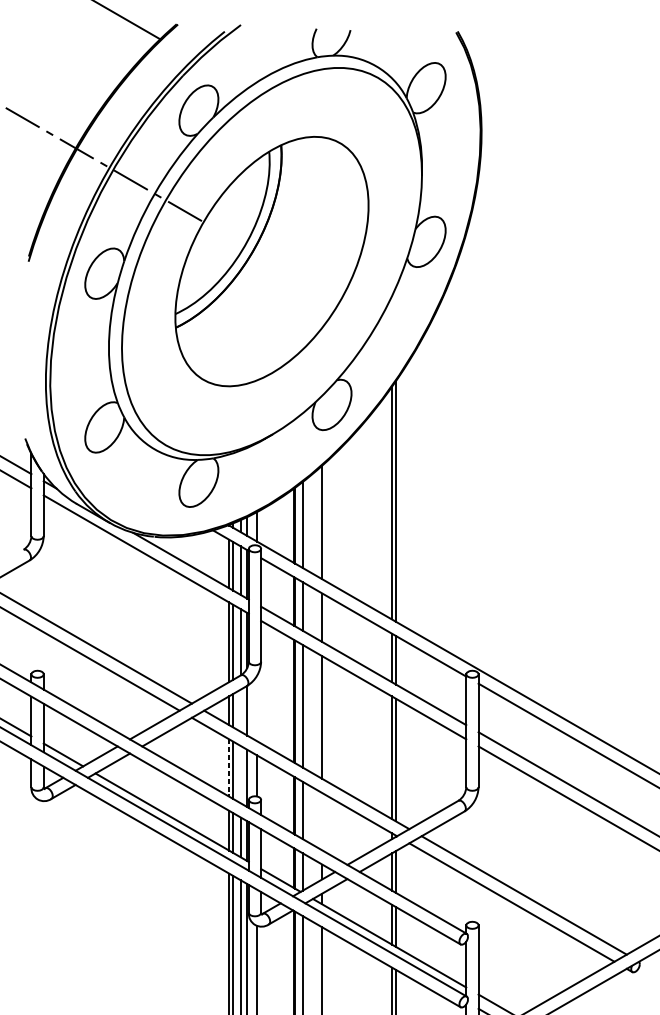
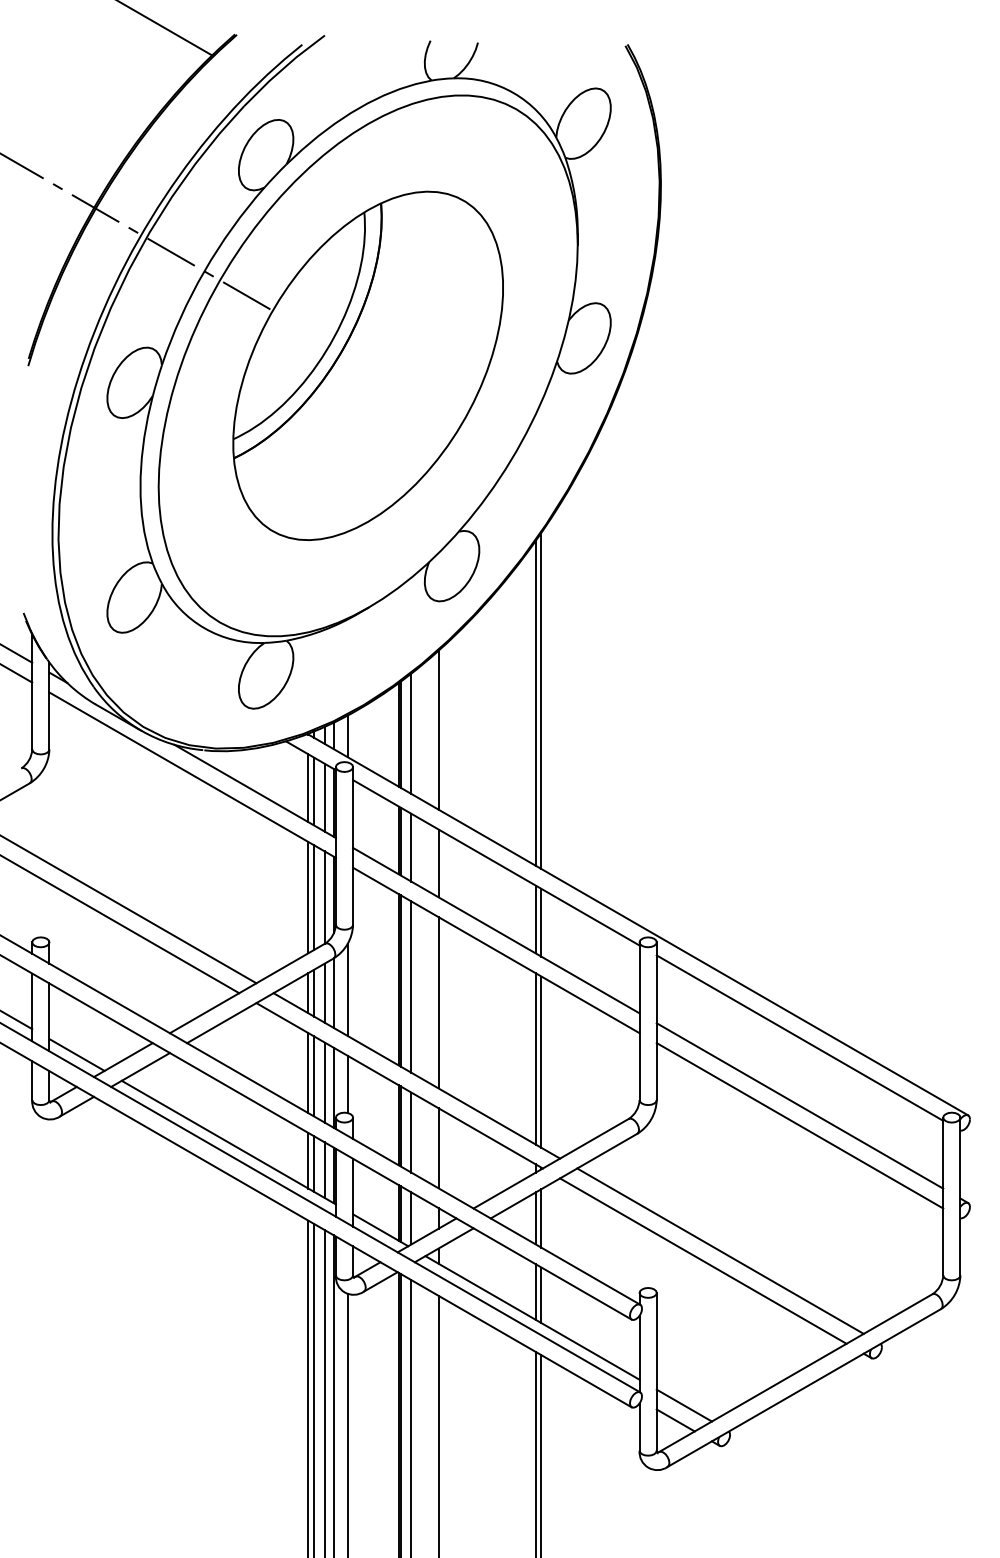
line: (257, 708) -> (347, 989), added
line: (240, 710) -> (324, 992), added
line: (229, 768) -> (308, 1073), dashed -> solid
line: (240, 774) -> (324, 1082), added
line: (322, 821) -> (438, 1148), added

